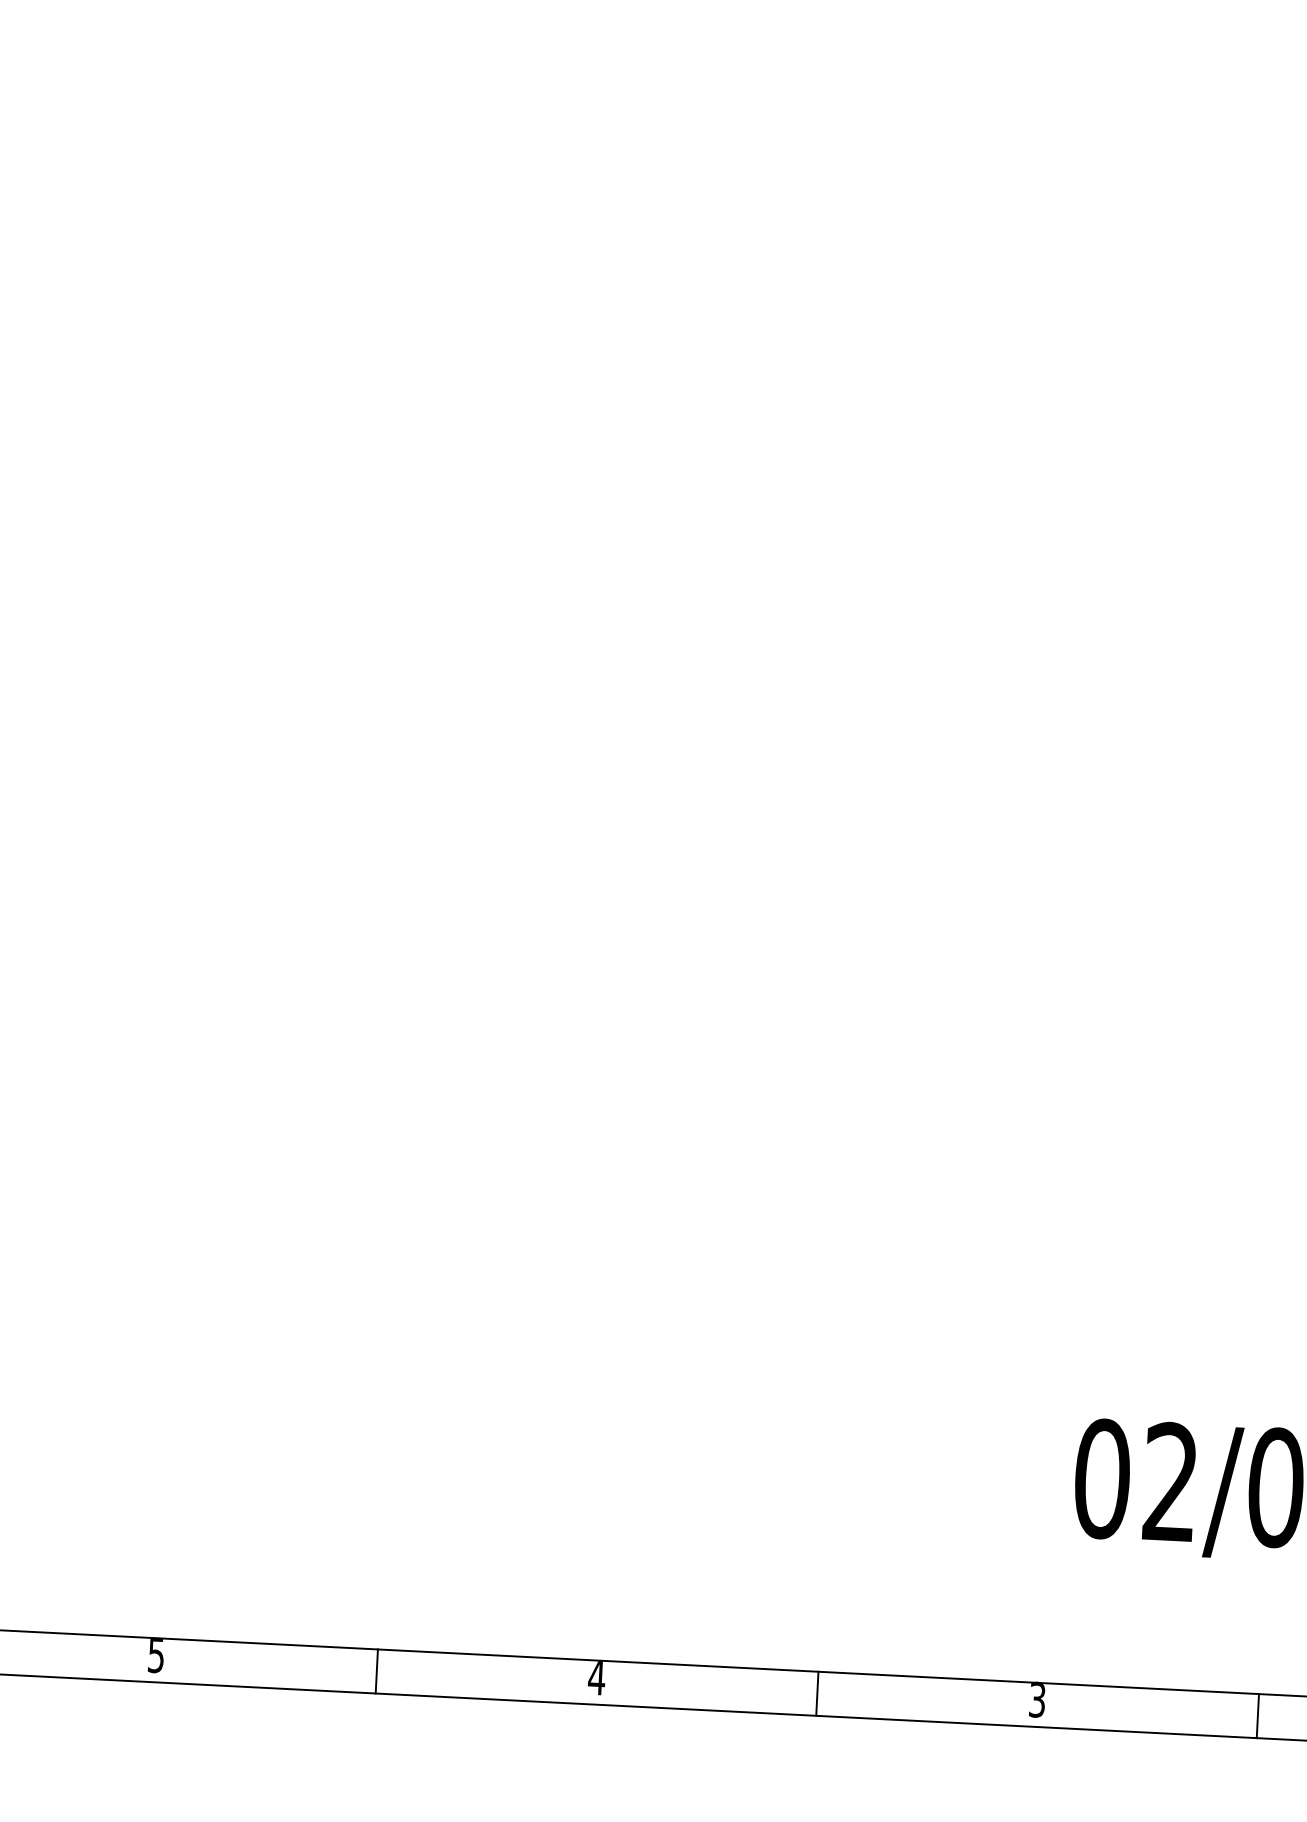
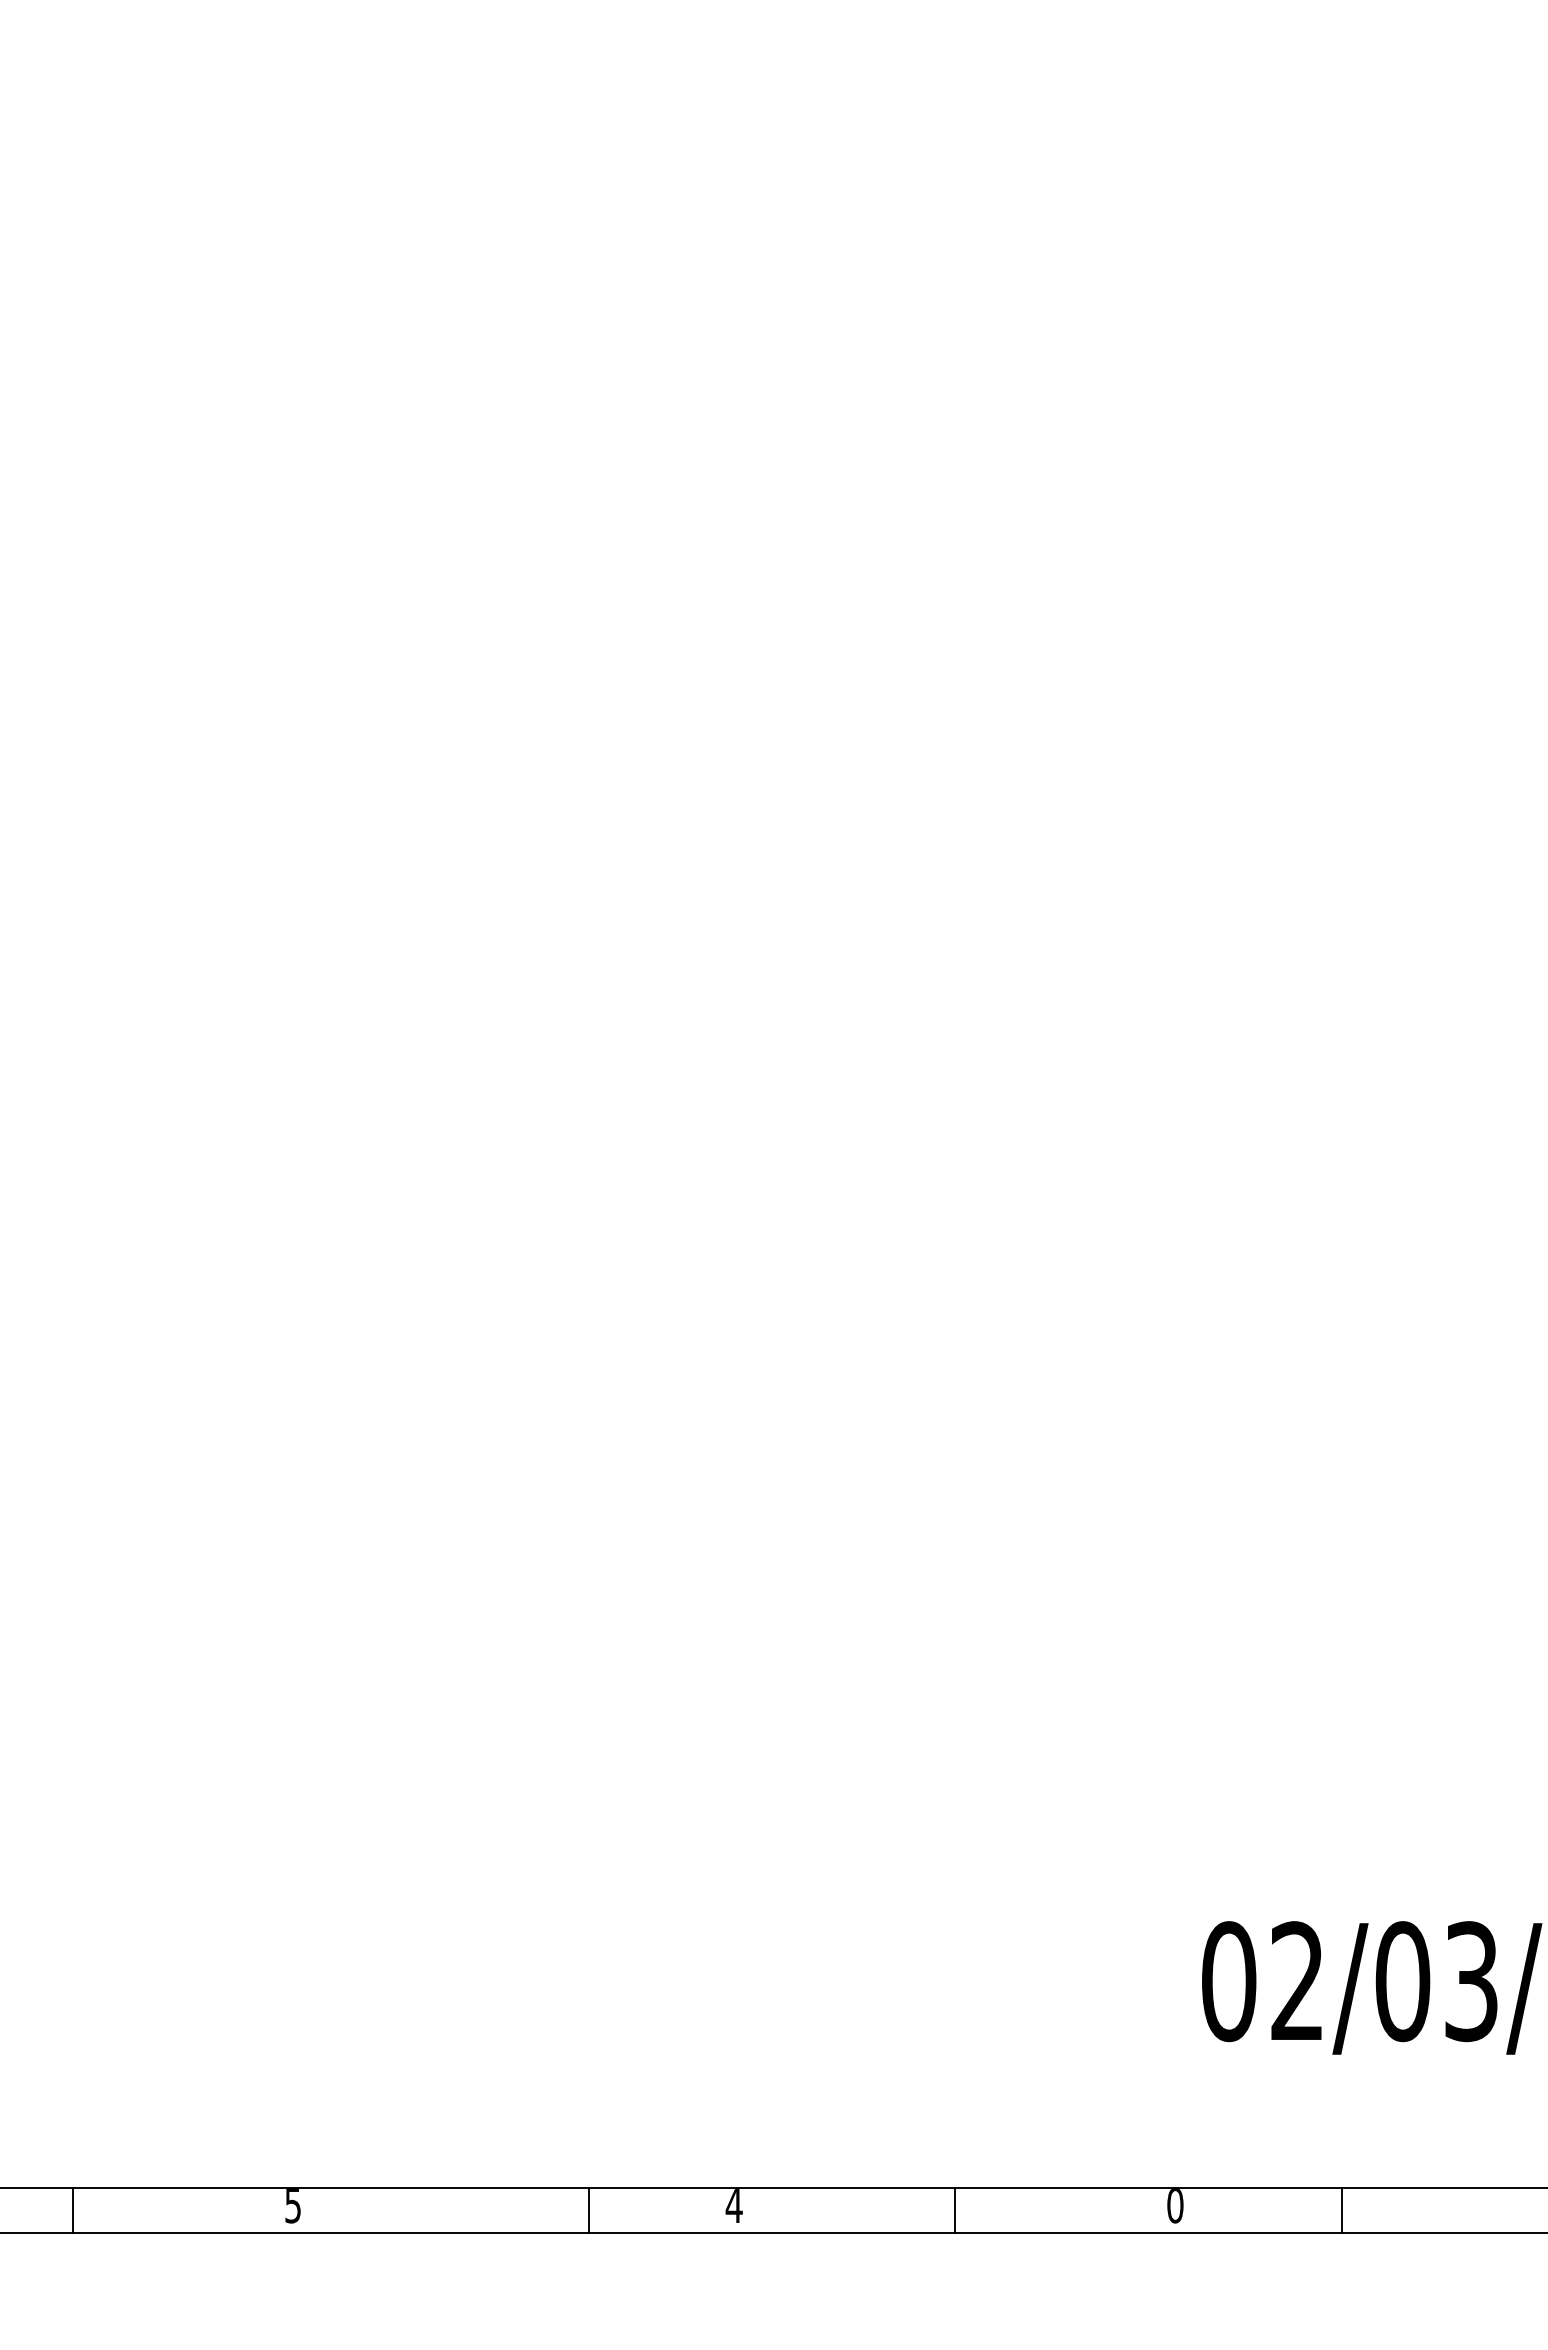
line: (377, 1671) -> (589, 2210), moved
text: (1037, 1700) -> (1175, 2206), 3 -> 0
line: (1258, 1716) -> (1342, 2210), moved

